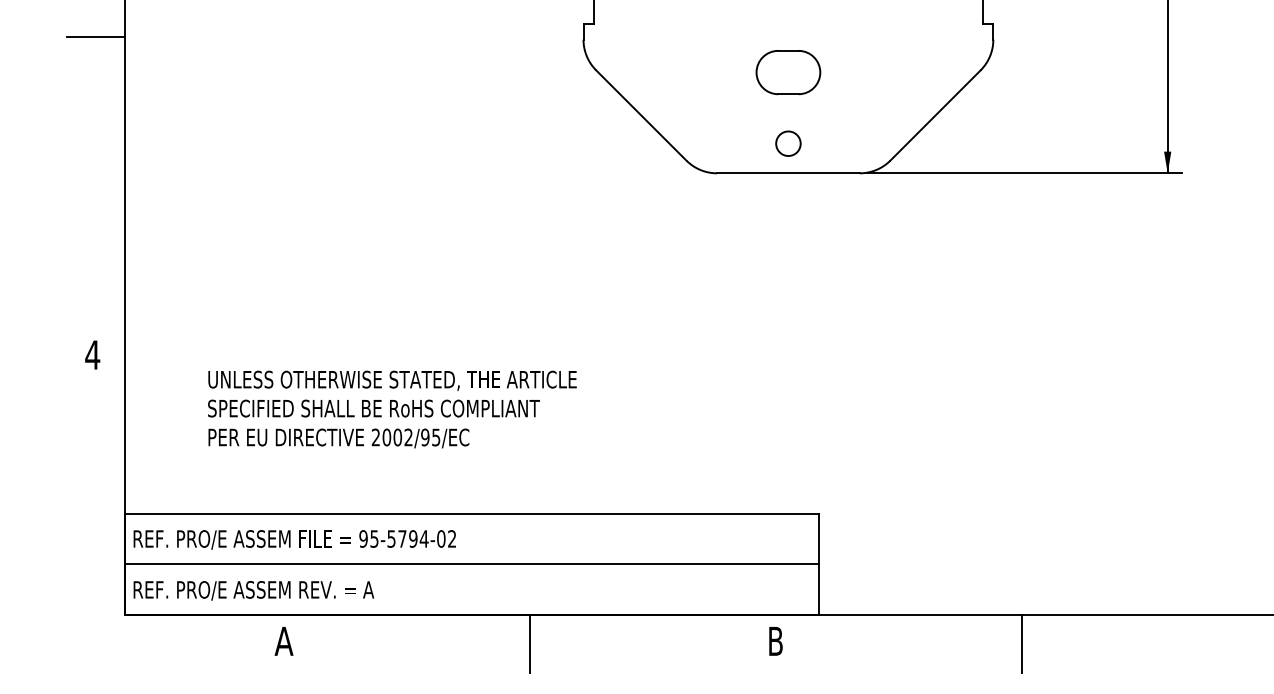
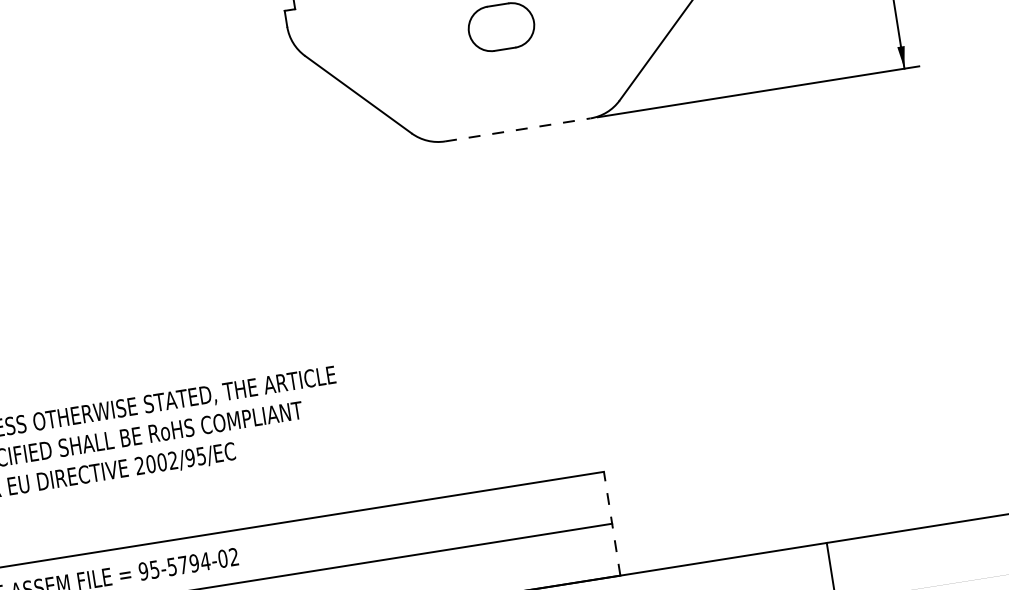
circle: (788, 143) -> (513, 99), removed
line: (788, 173) -> (517, 130), solid -> dashed
line: (819, 564) -> (612, 523), solid -> dashed

